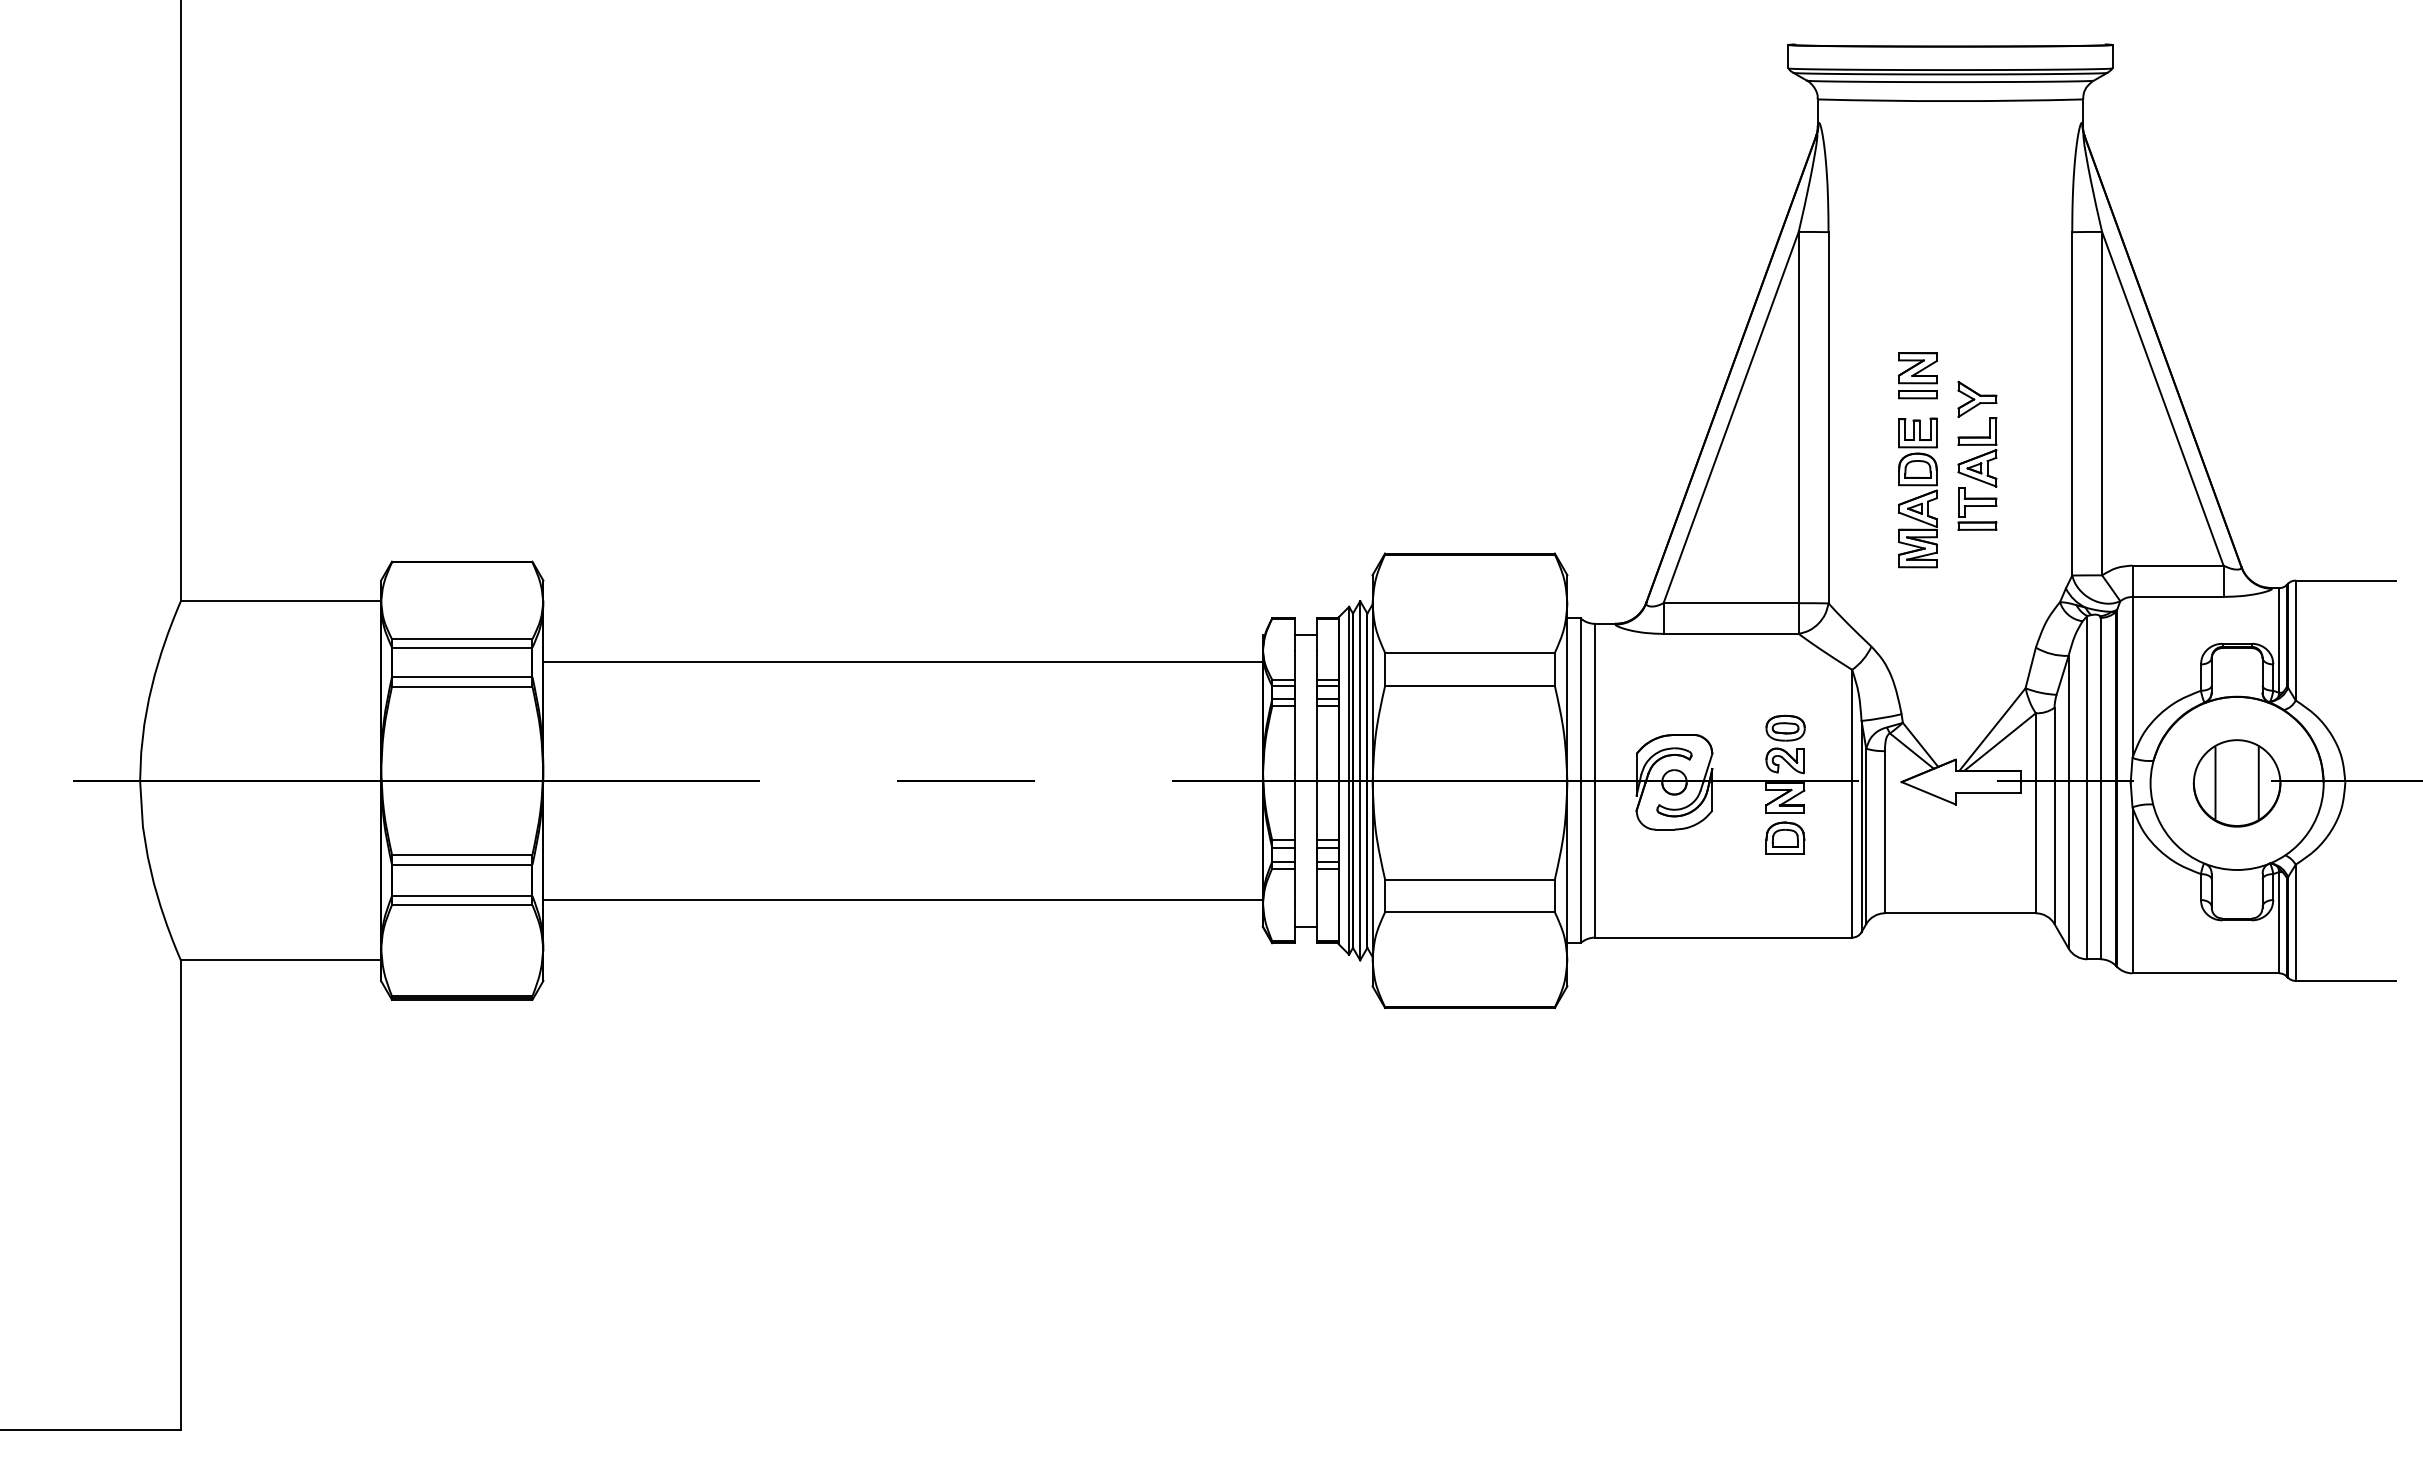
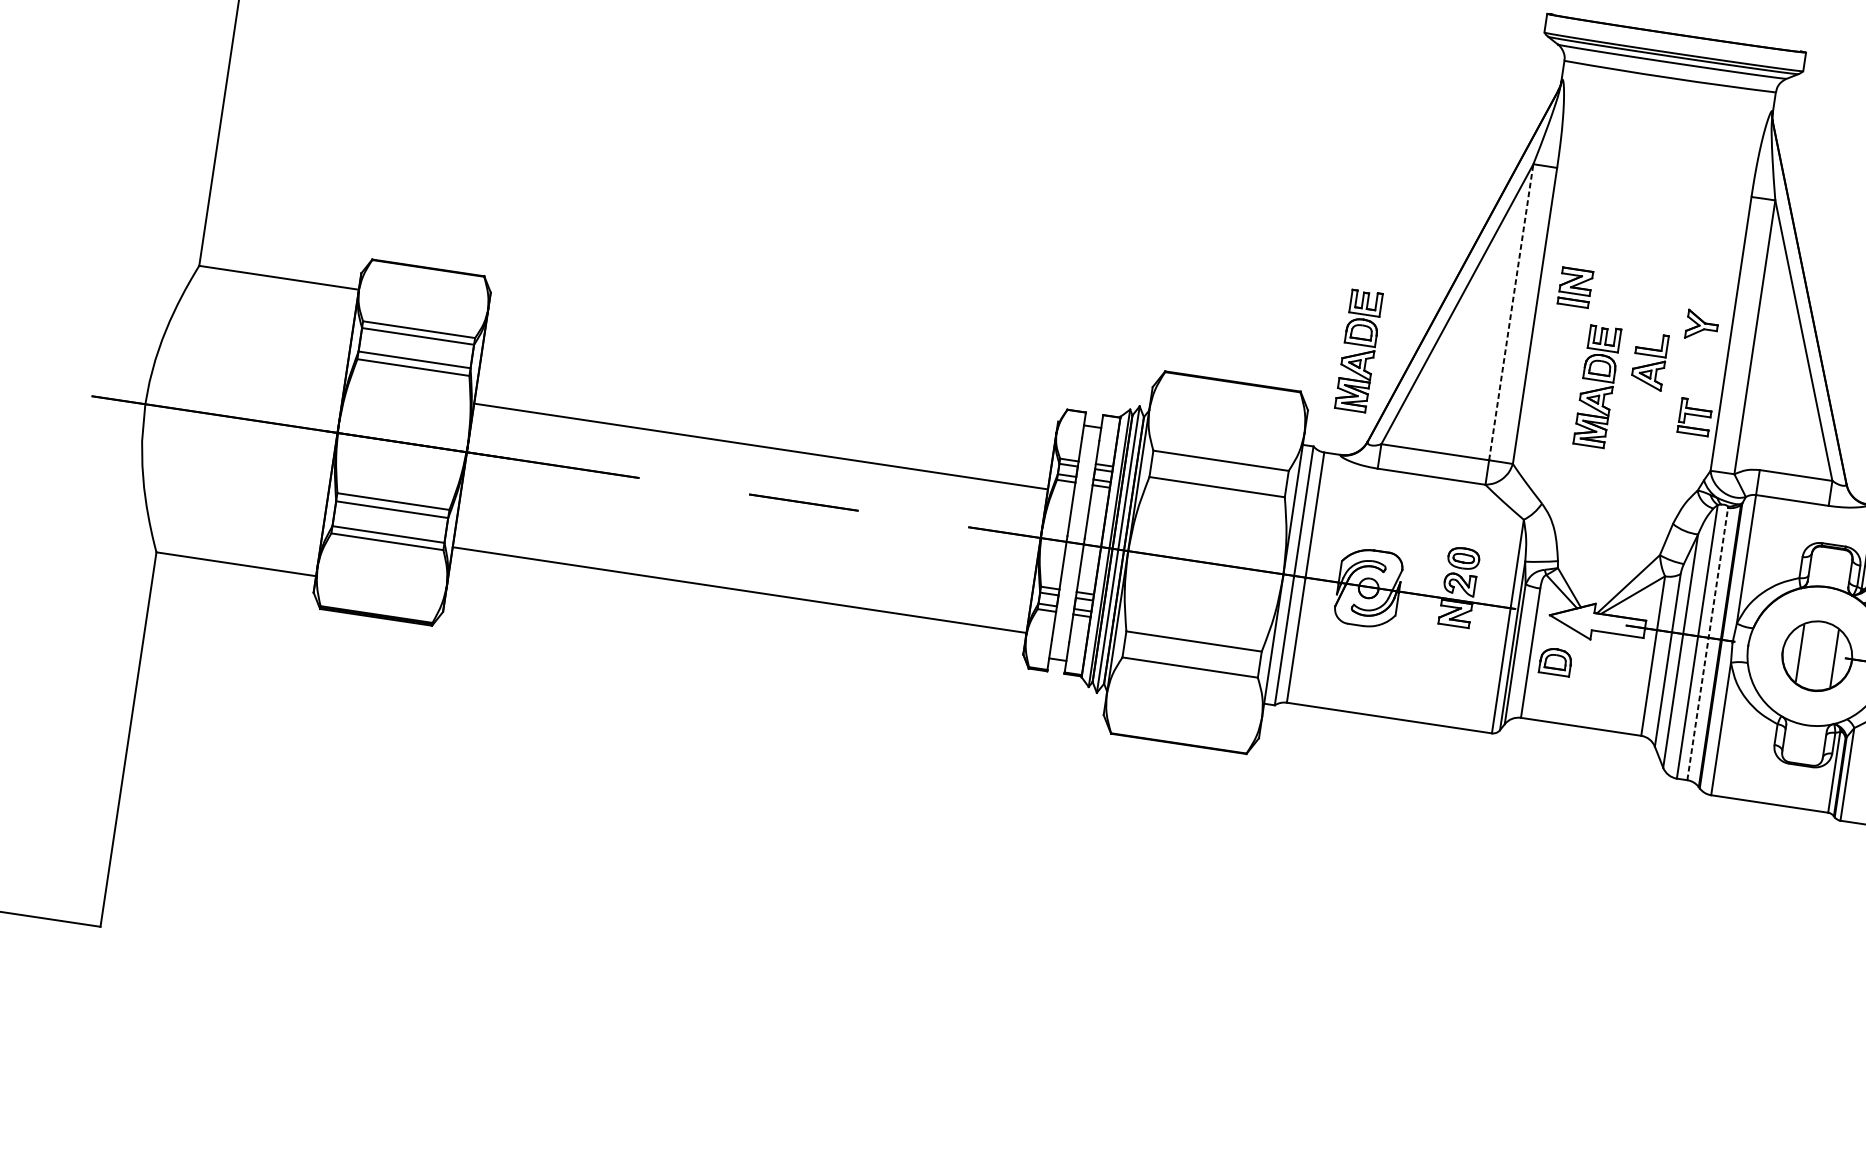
part: (1917, 375) -> (1575, 287), moved
part: (1977, 399) -> (1702, 326), moved
line: (1798, 417) -> (1511, 312), solid -> dashed
part: (1618, 492) -> (1358, 350), added
part: (1977, 508) -> (1695, 417), moved
line: (902, 661) -> (760, 446), moved
line: (2100, 788) -> (1707, 644), solid -> dashed
part: (1785, 837) -> (1555, 661), moved

